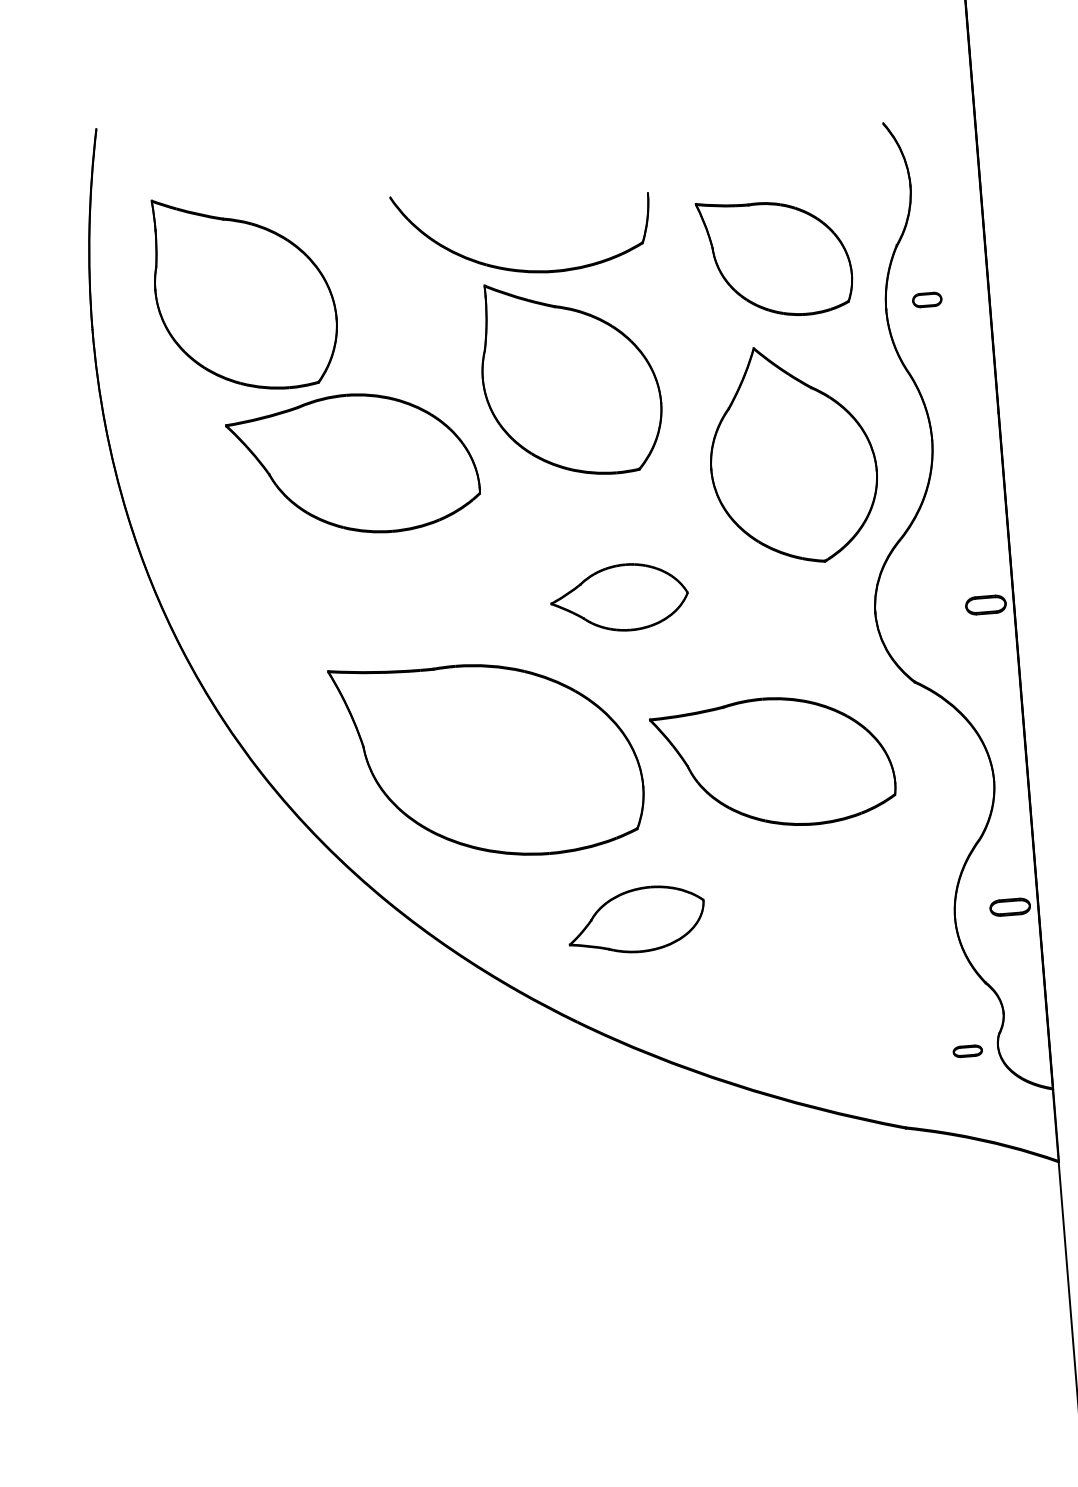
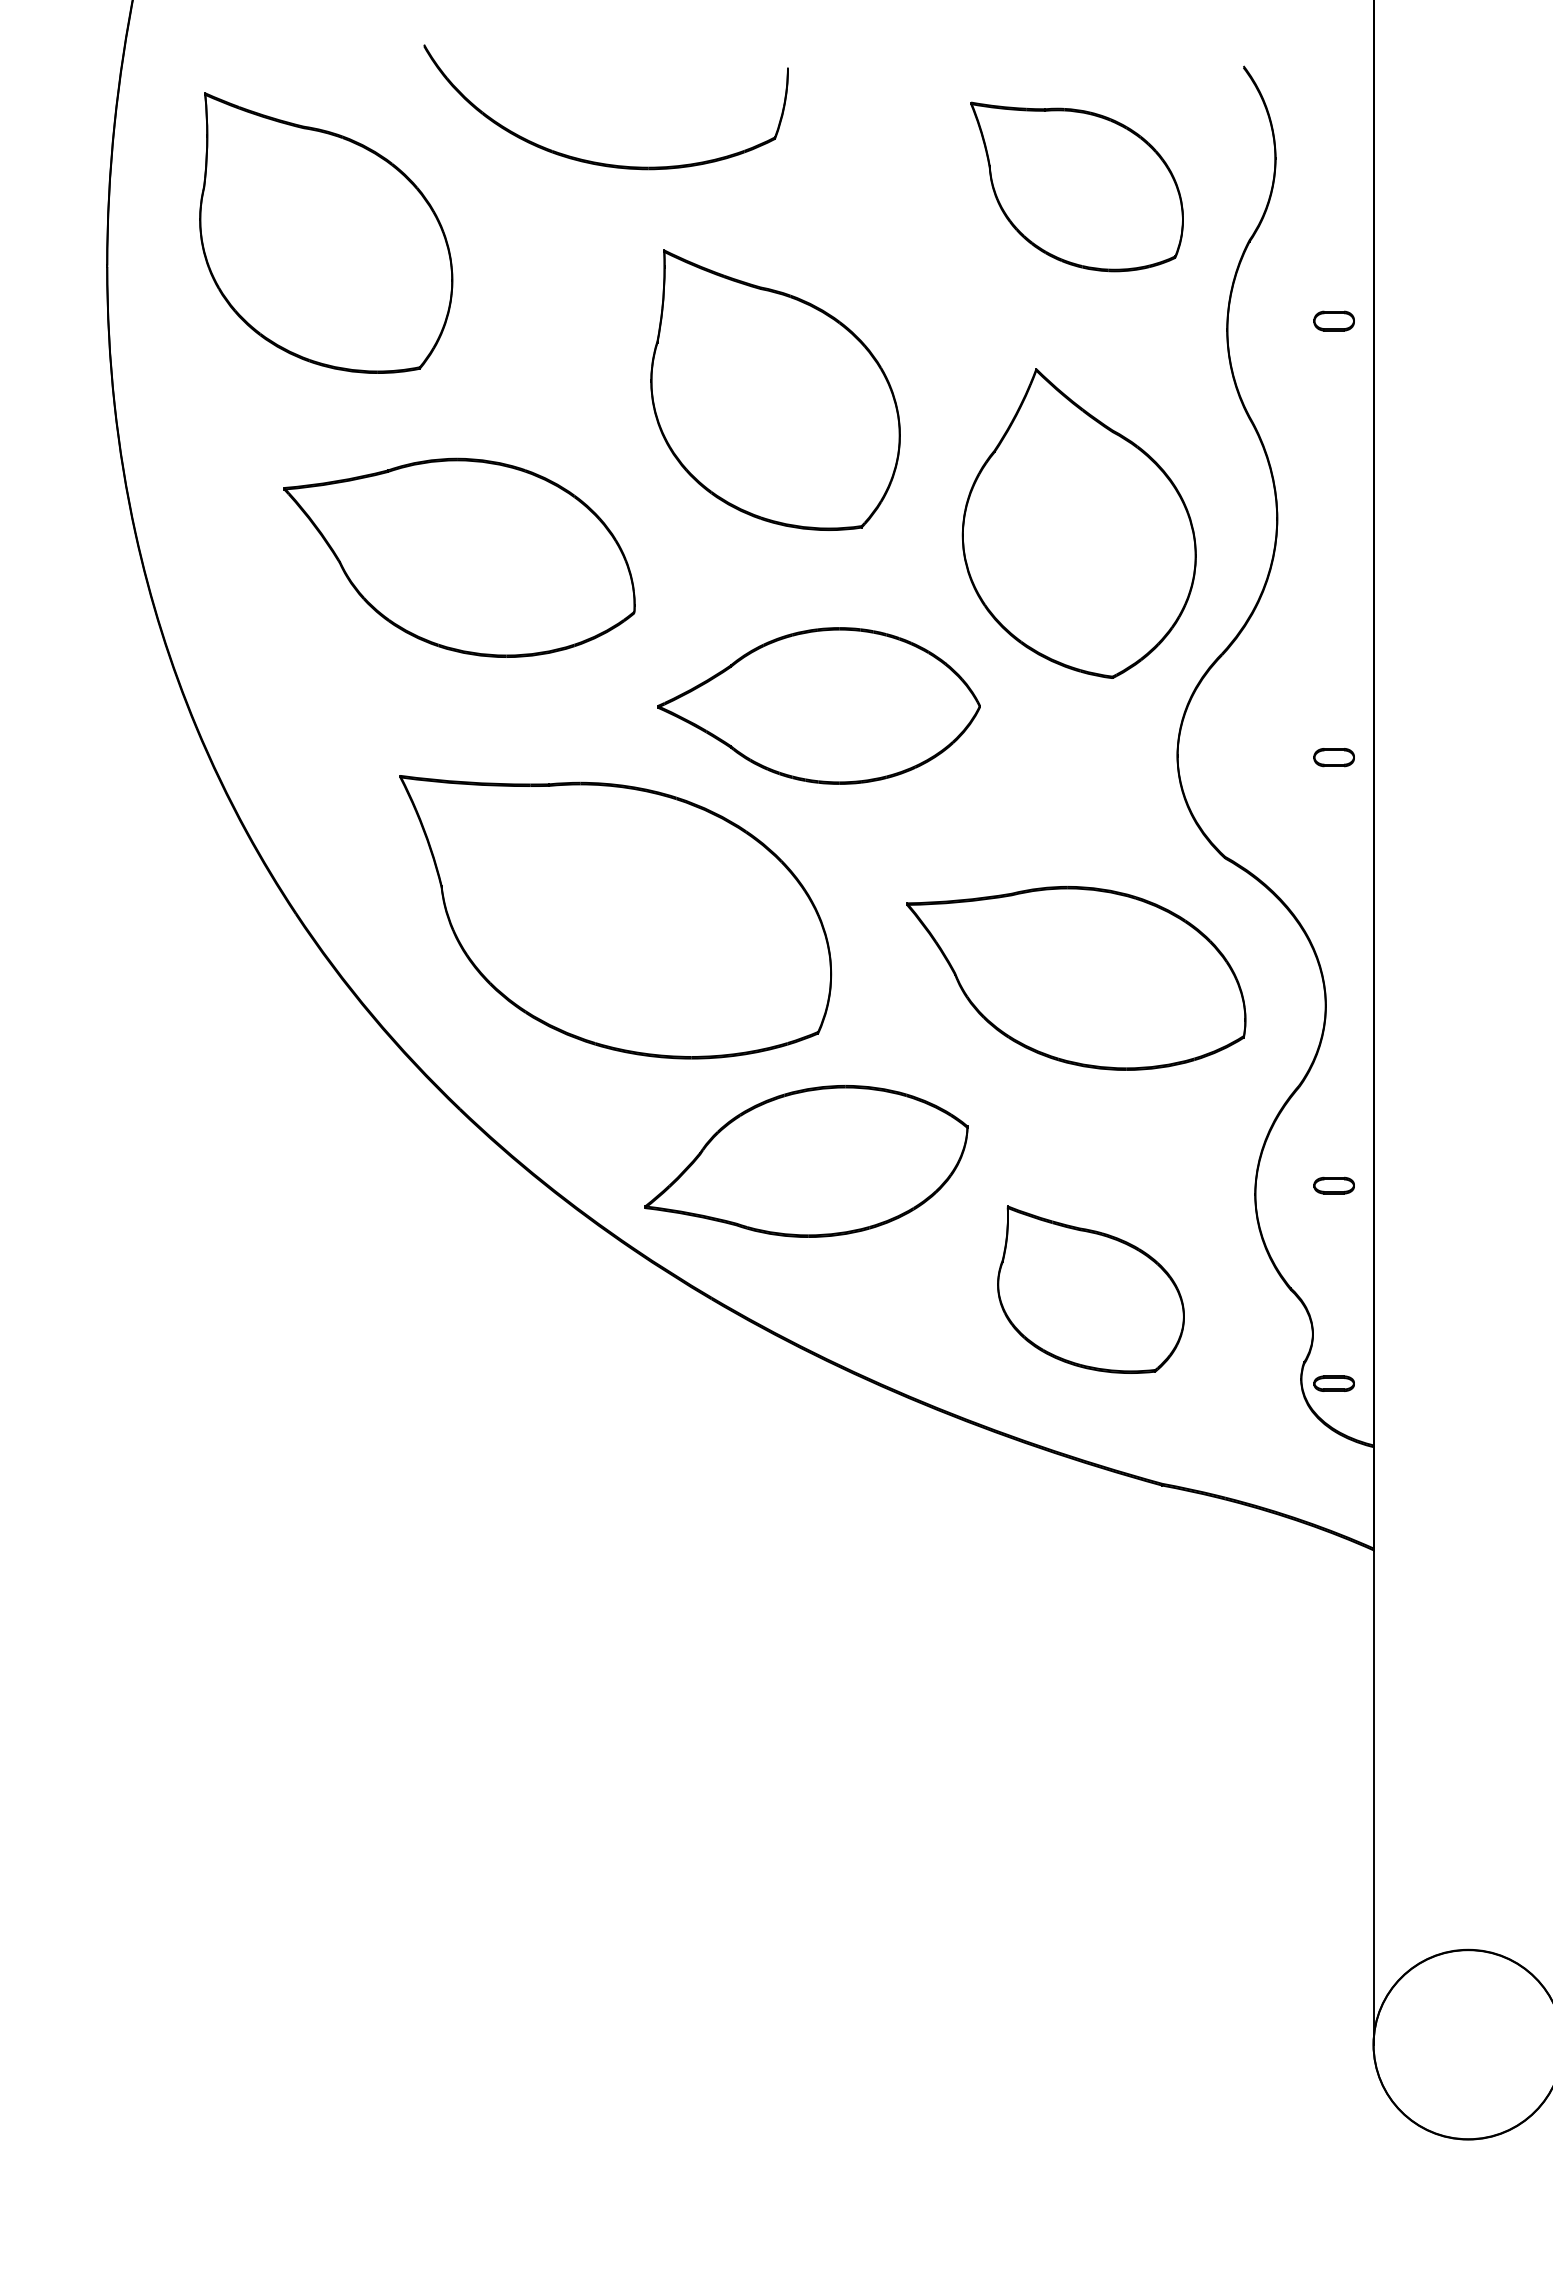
part: (774, 257) -> (1076, 186), moved
part: (517, 269) -> (595, 161), moved
part: (926, 299) -> (1333, 320), moved
part: (353, 464) -> (459, 557), moved
part: (619, 597) -> (818, 705), size x1.67
part: (985, 605) -> (1333, 757), size x0.71
part: (773, 762) -> (1076, 978), moved
part: (1009, 907) -> (1333, 1185), size x0.71
part: (636, 920) -> (806, 1161), size x1.67
part: (844, 994) -> (1090, 1289), added
part: (967, 1051) -> (1333, 1383), moved

